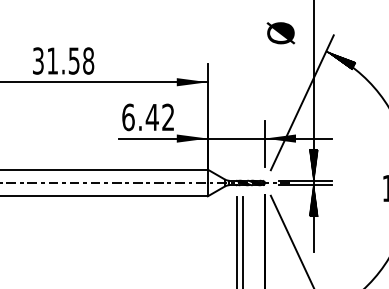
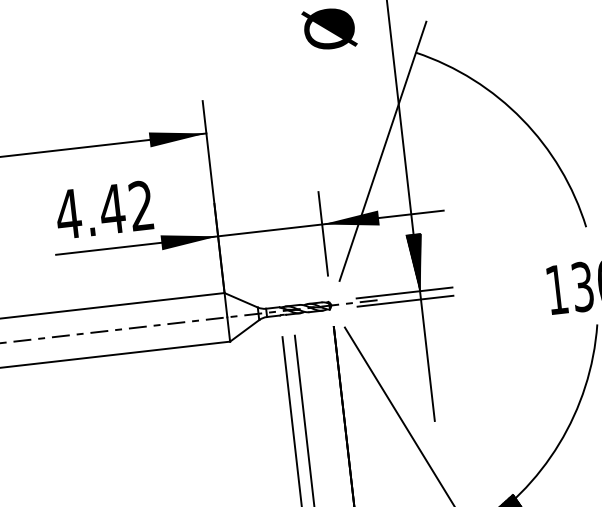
hatch: (340, 60) -> (443, 66), removed
text: (127, 117) -> (67, 214), 6.42 -> 4.42
hatch: (313, 200) -> (423, 327), removed

